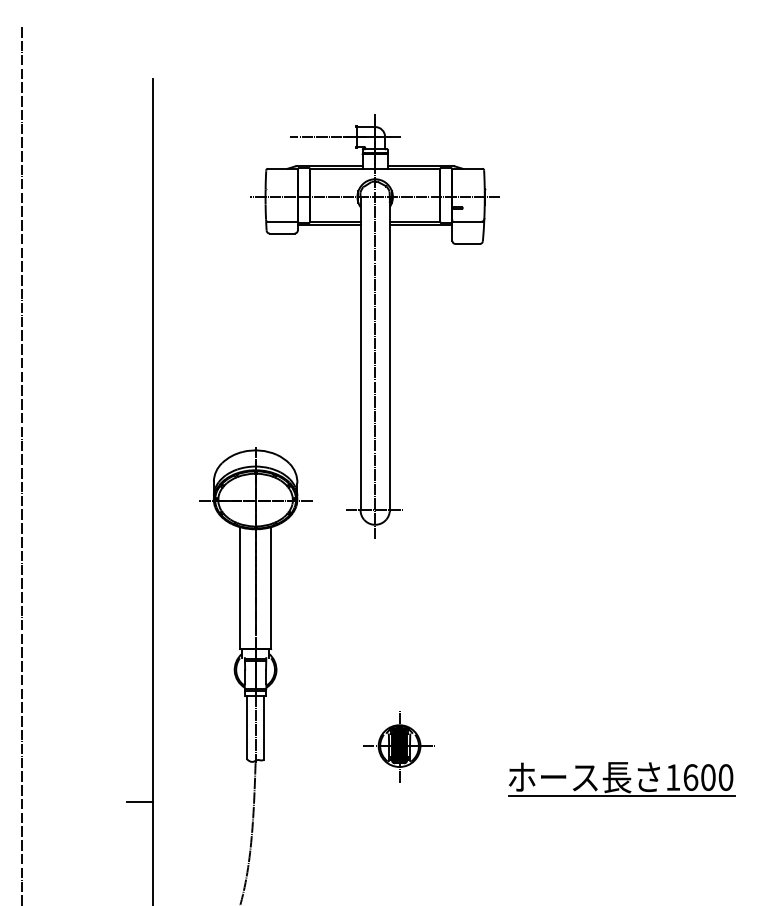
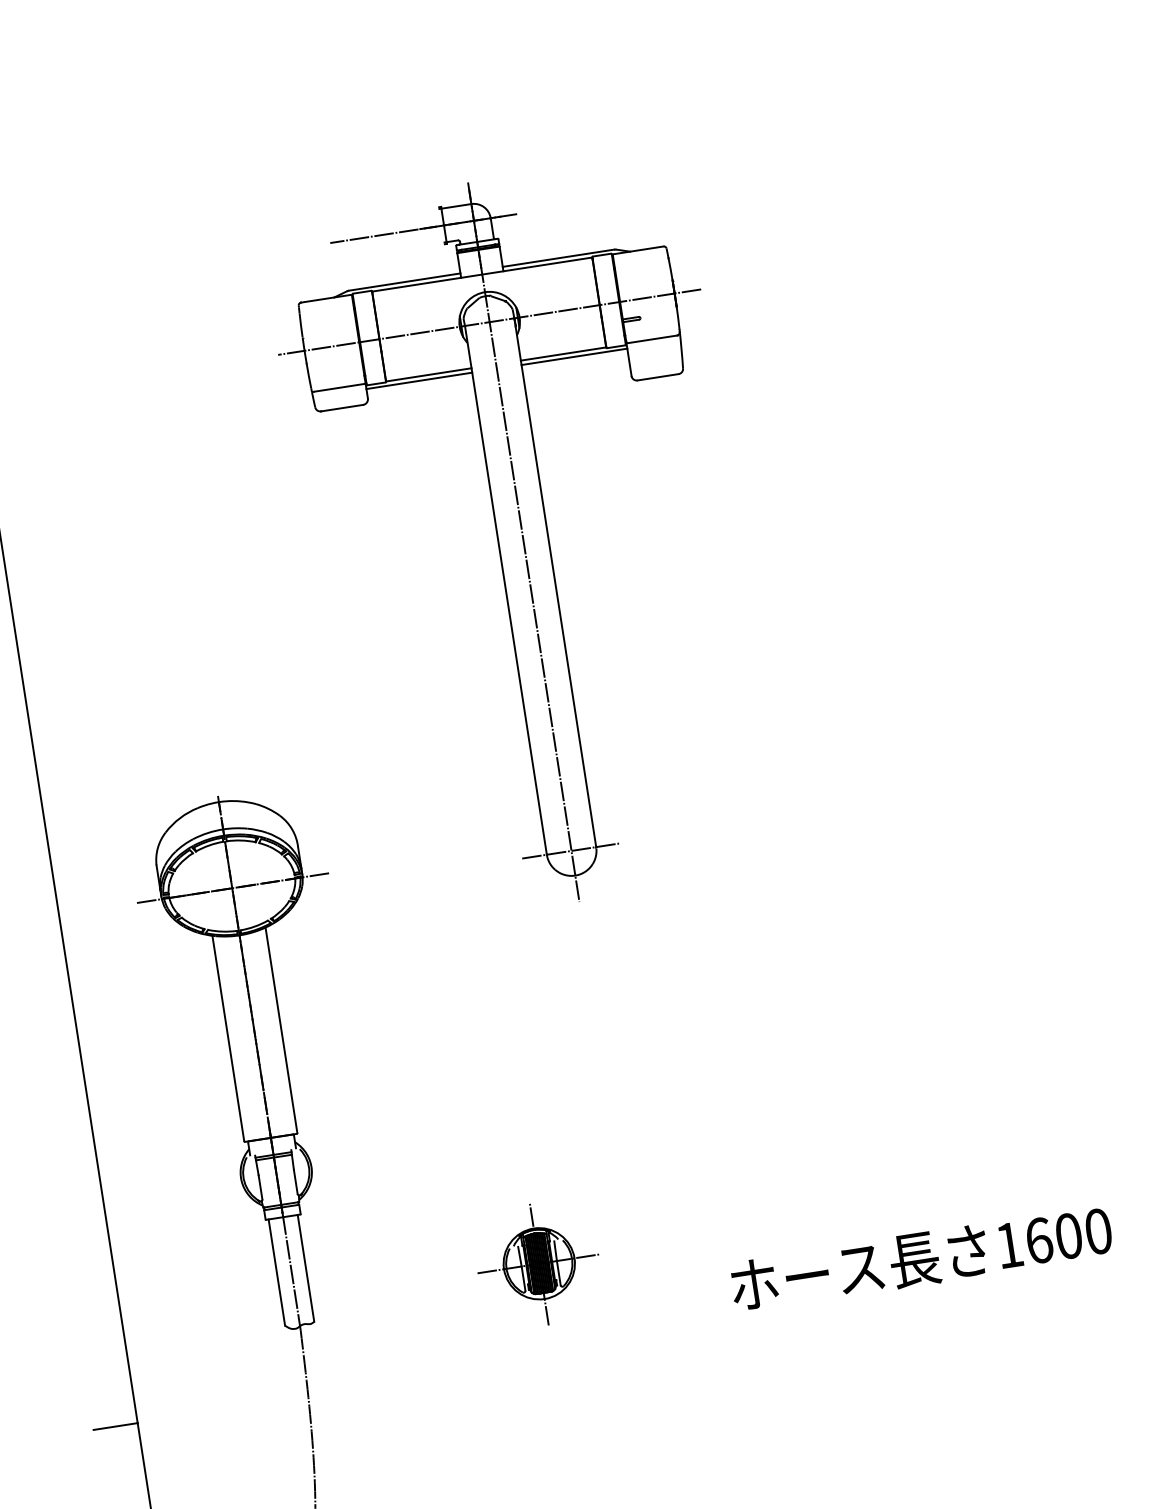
part: (374, 326) -> (522, 540), moved
line: (621, 795) -> (926, 1289), removed

